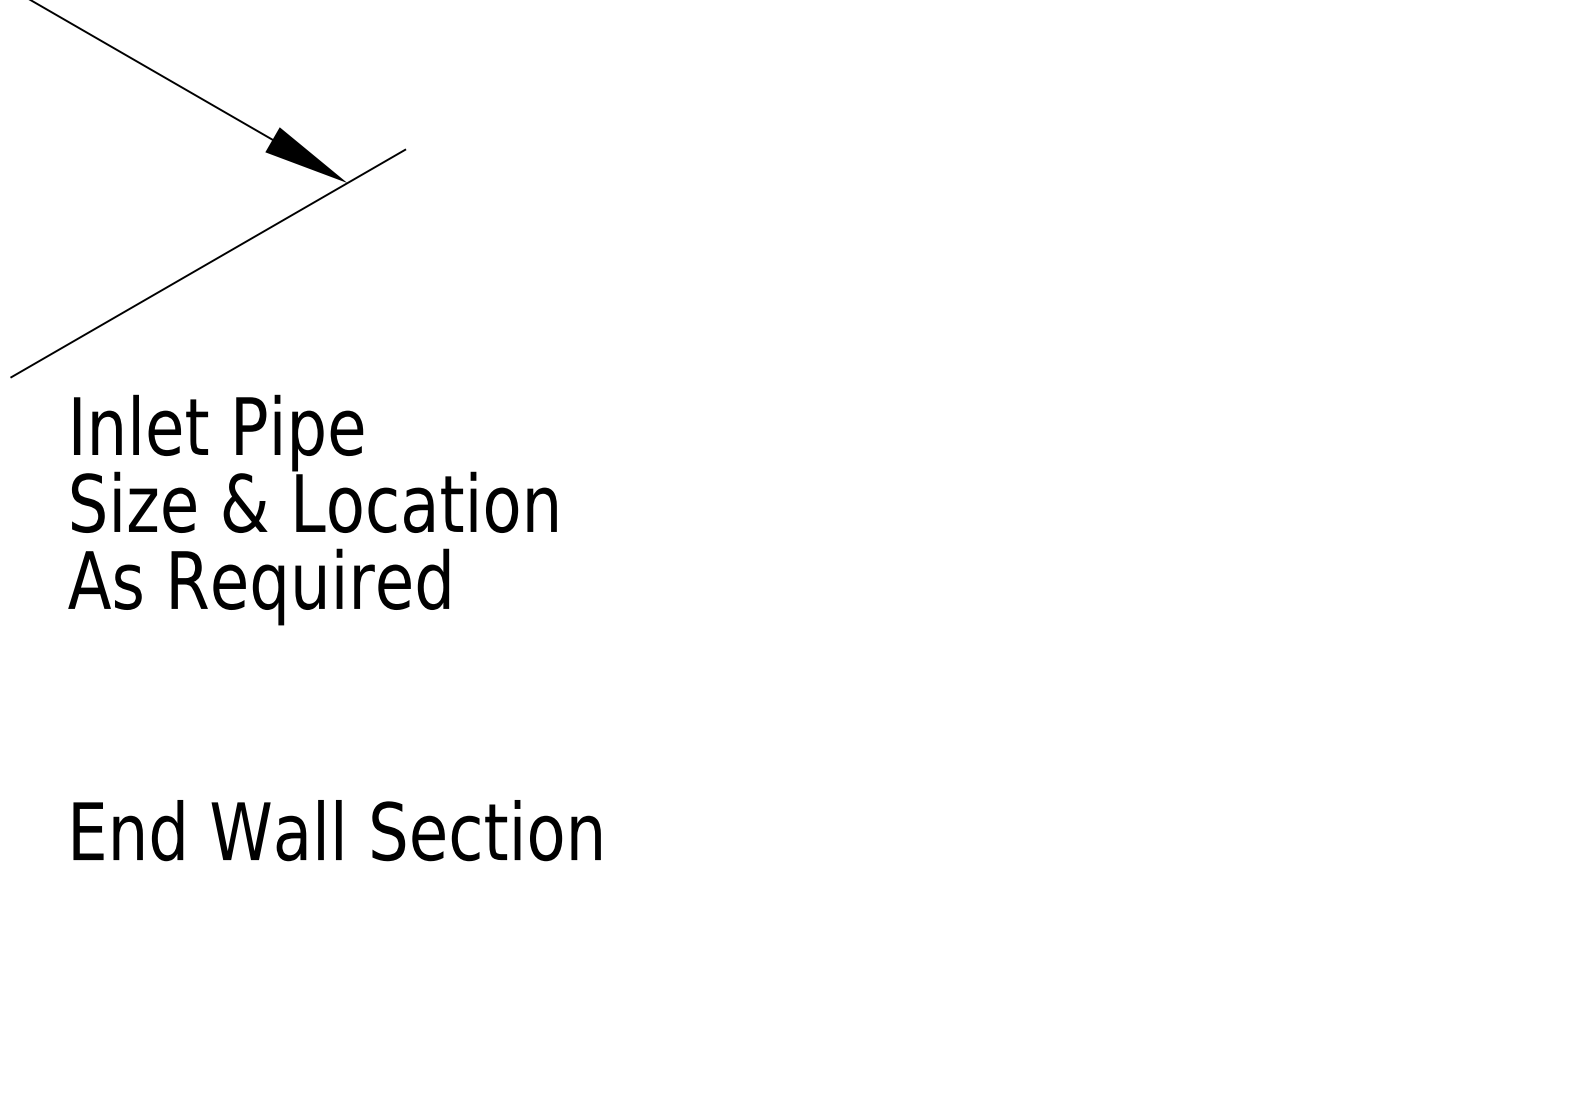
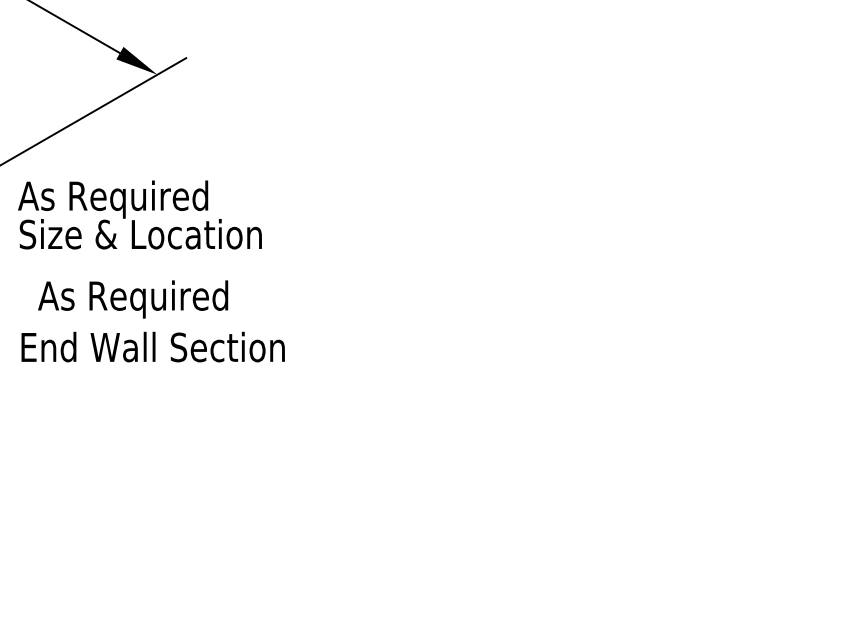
text: (259, 432) -> (113, 199), Inlet Pipe -> As Required
text: (259, 587) -> (133, 299), moved
text: (335, 829) -> (152, 346), moved

